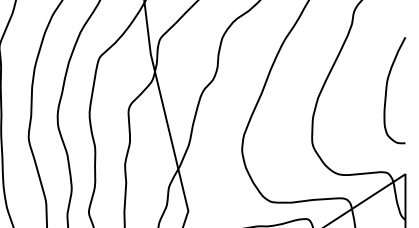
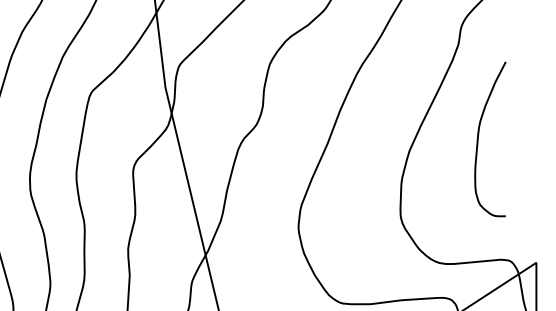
curve: (387, 90) -> (479, 139), moved

